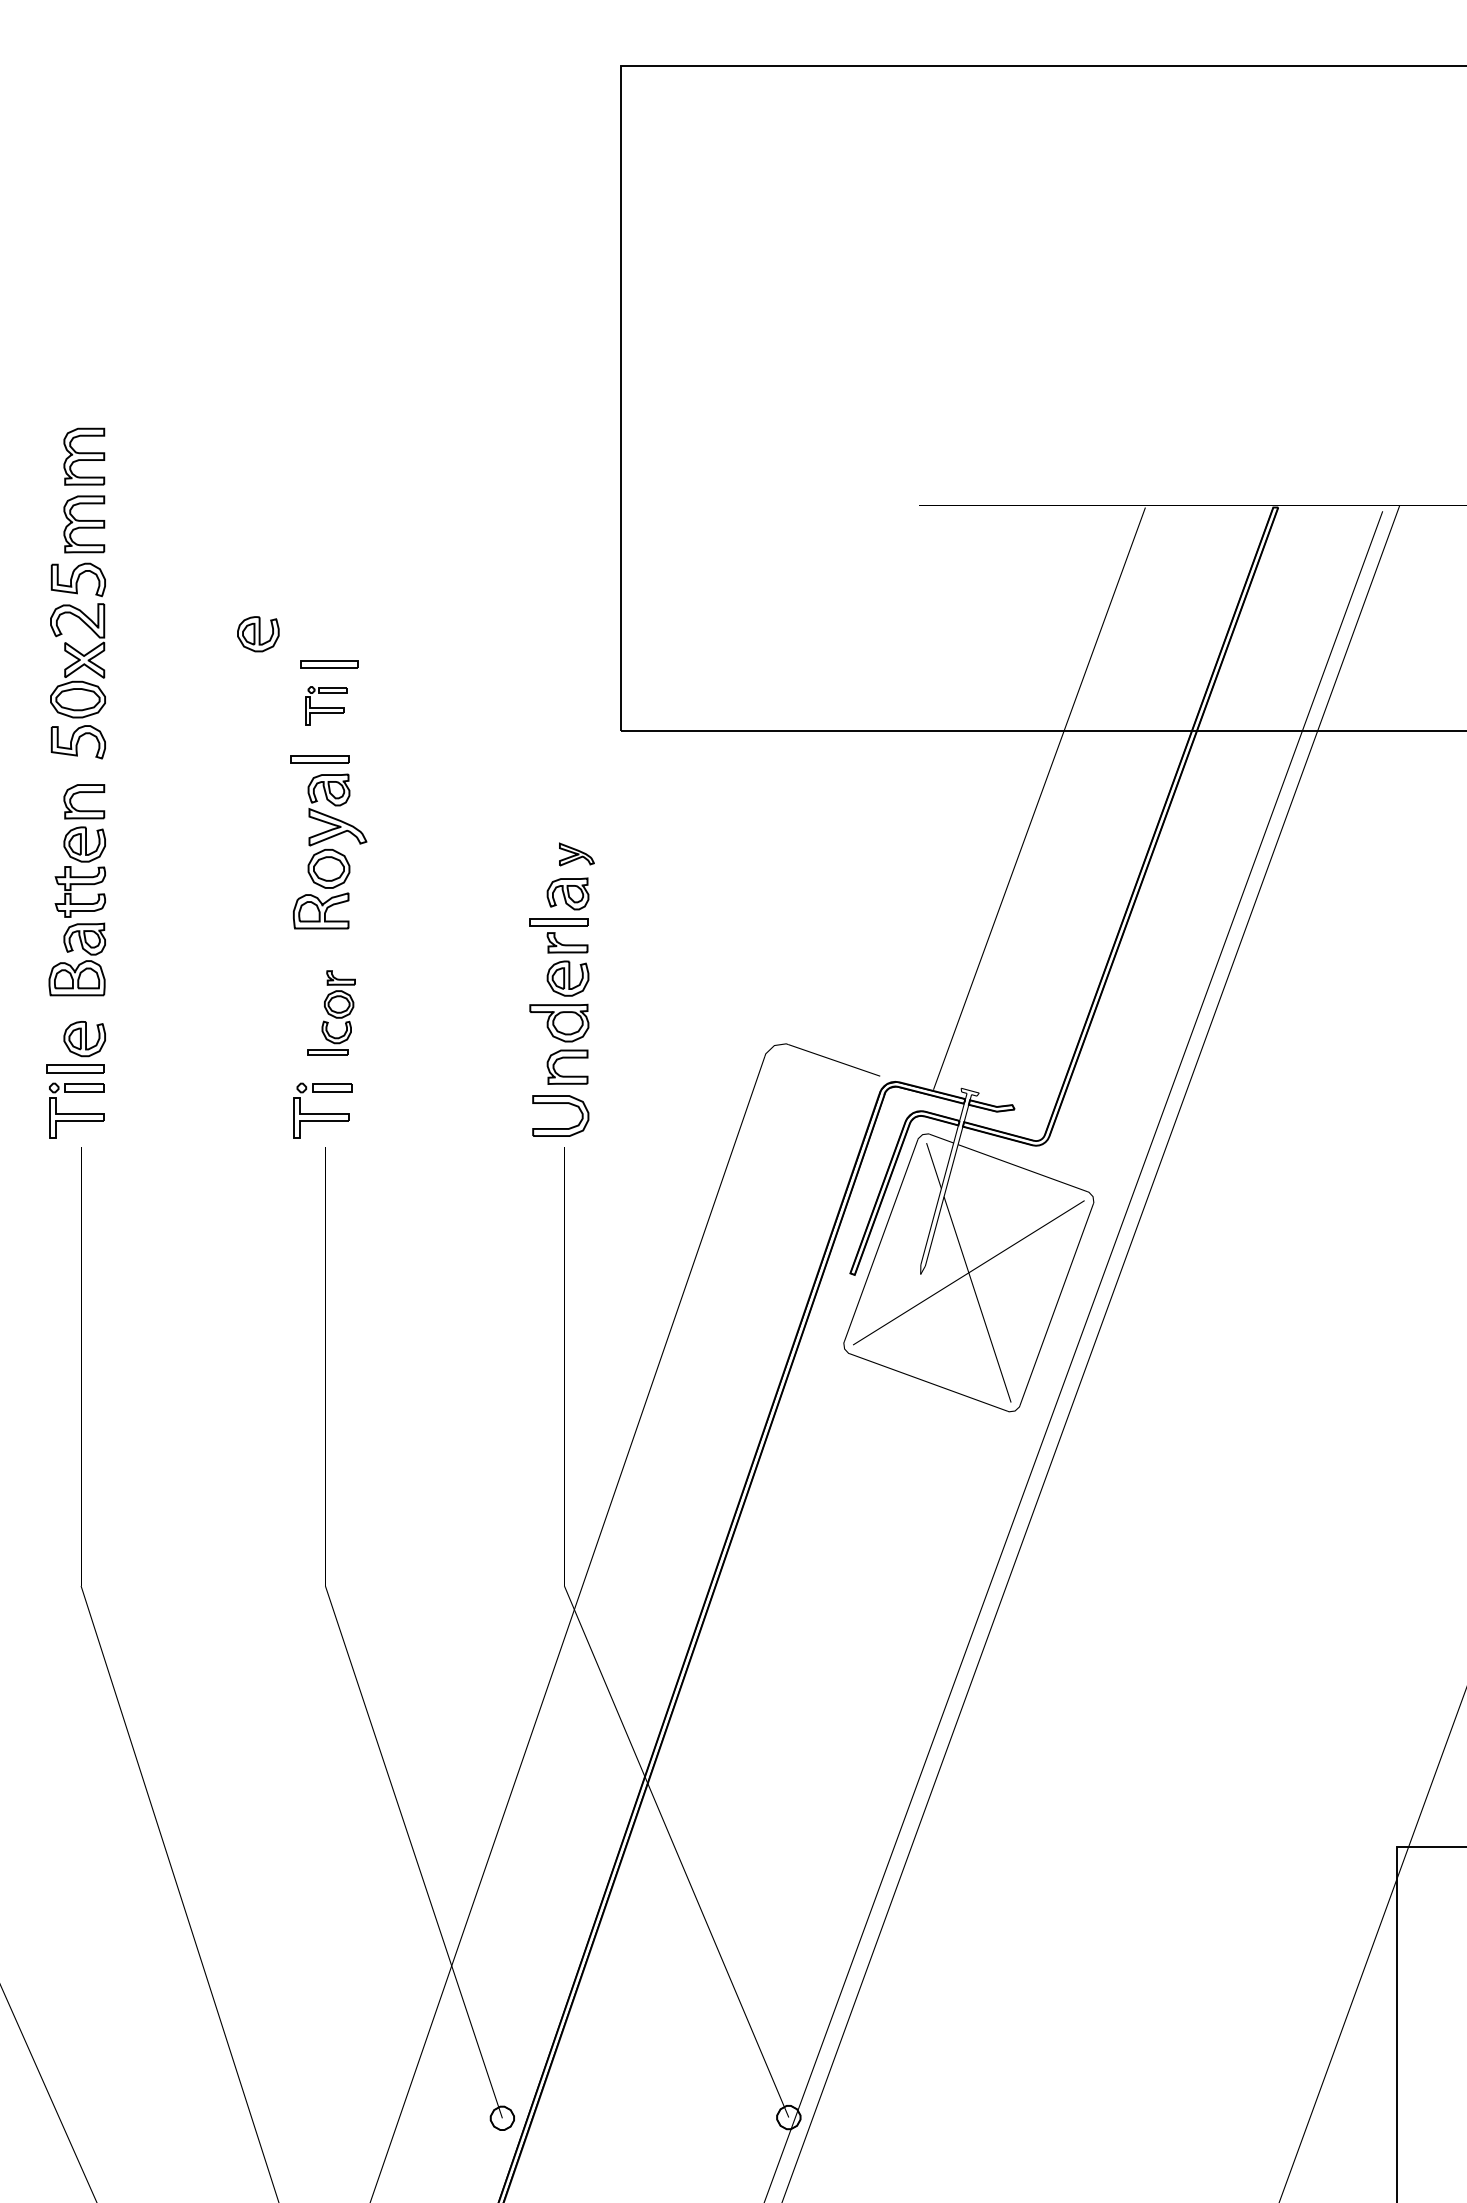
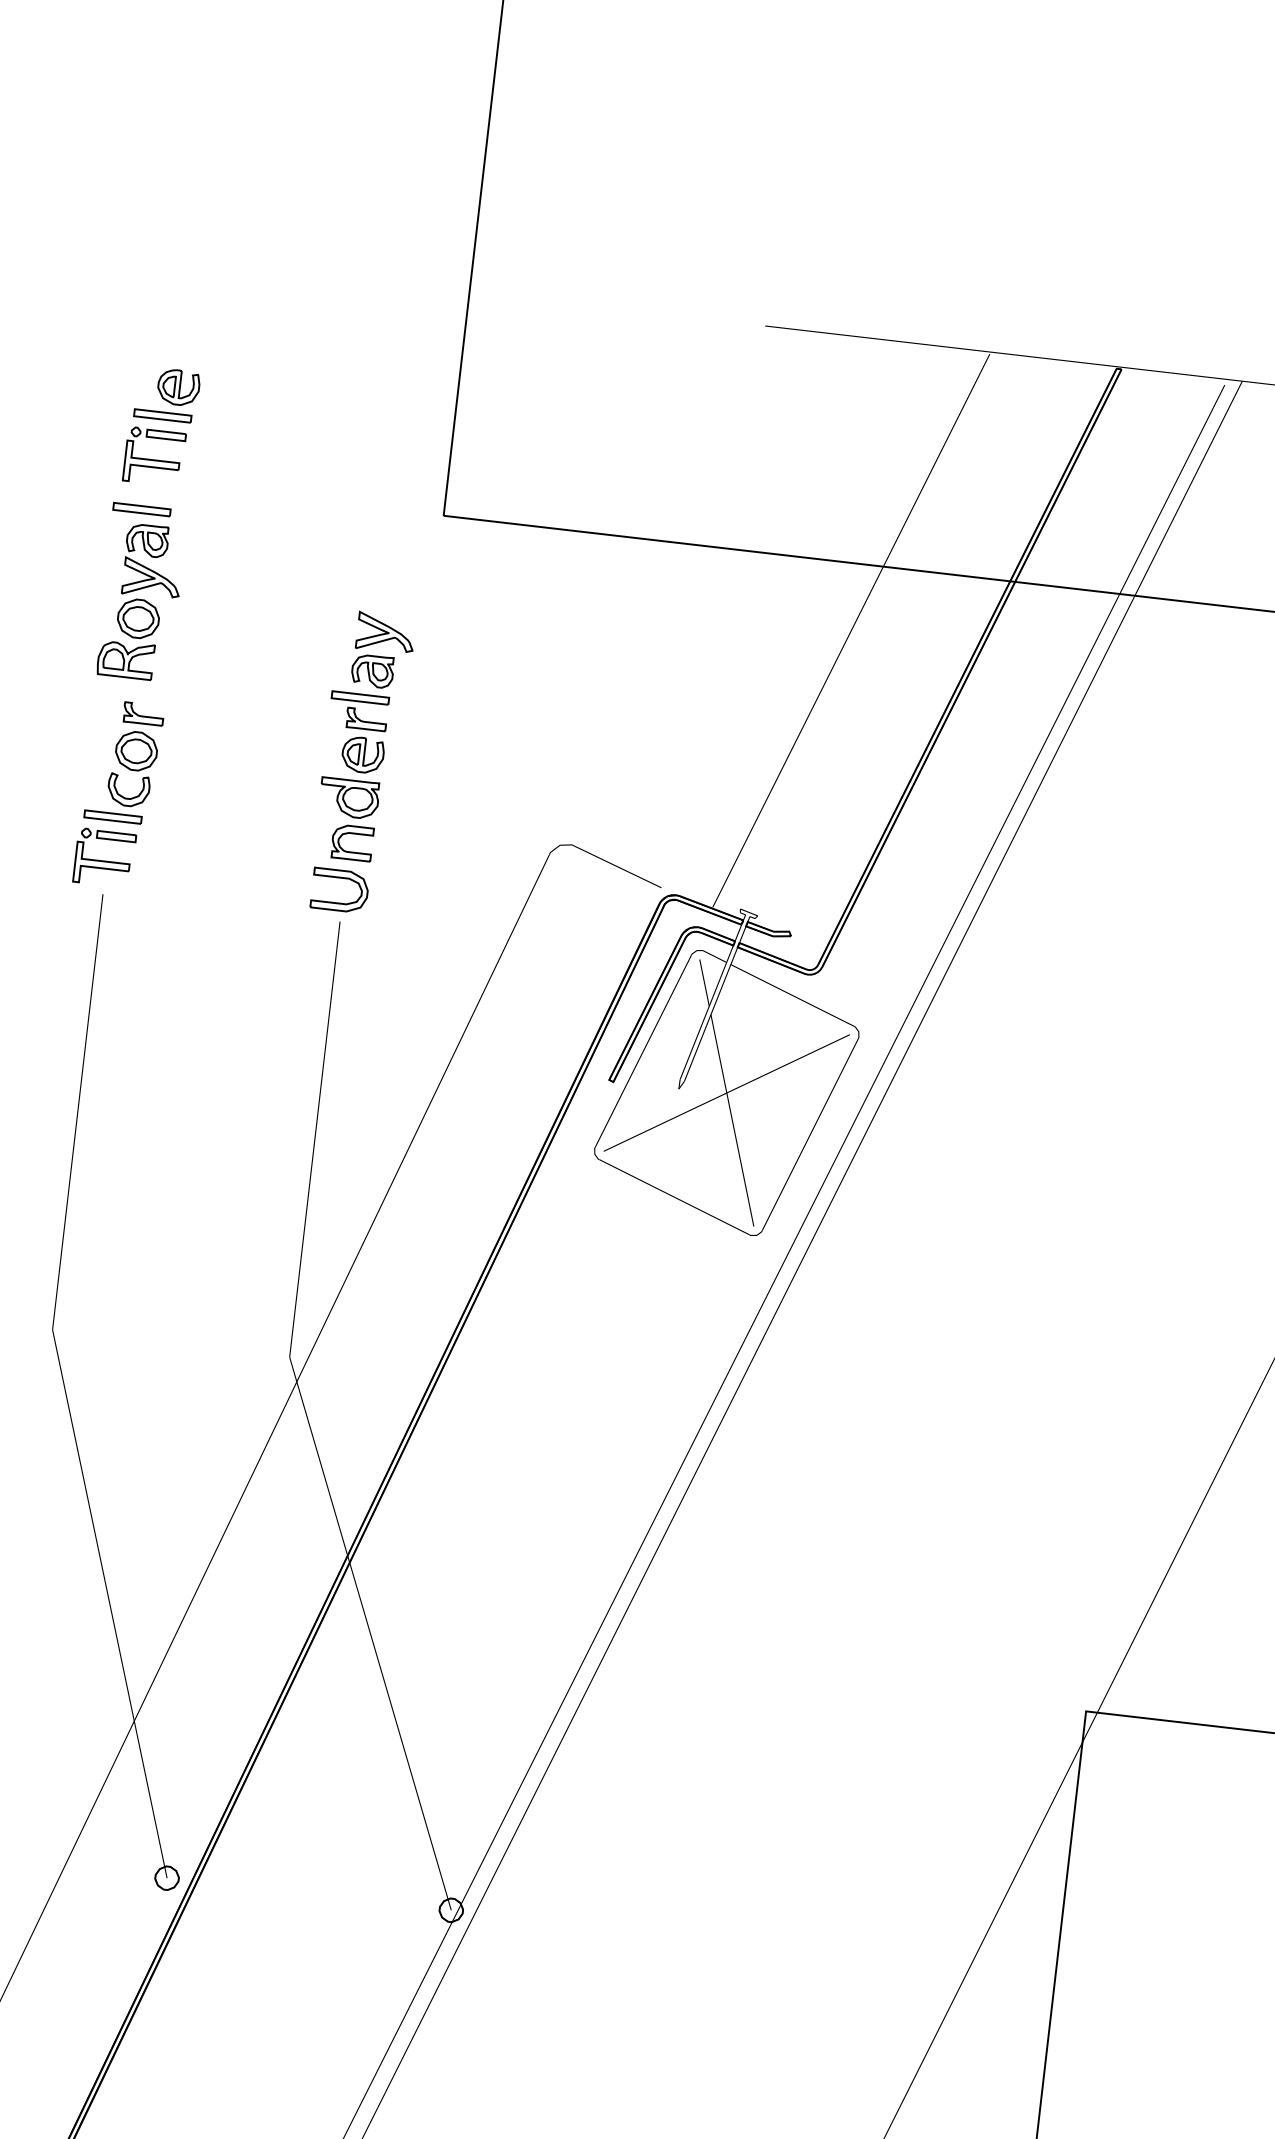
part: (258, 634) -> (178, 387), moved
part: (326, 705) -> (154, 456), size x1.43
part: (576, 854) -> (385, 633), size x1.67
part: (331, 1012) -> (124, 761), size x1.43

